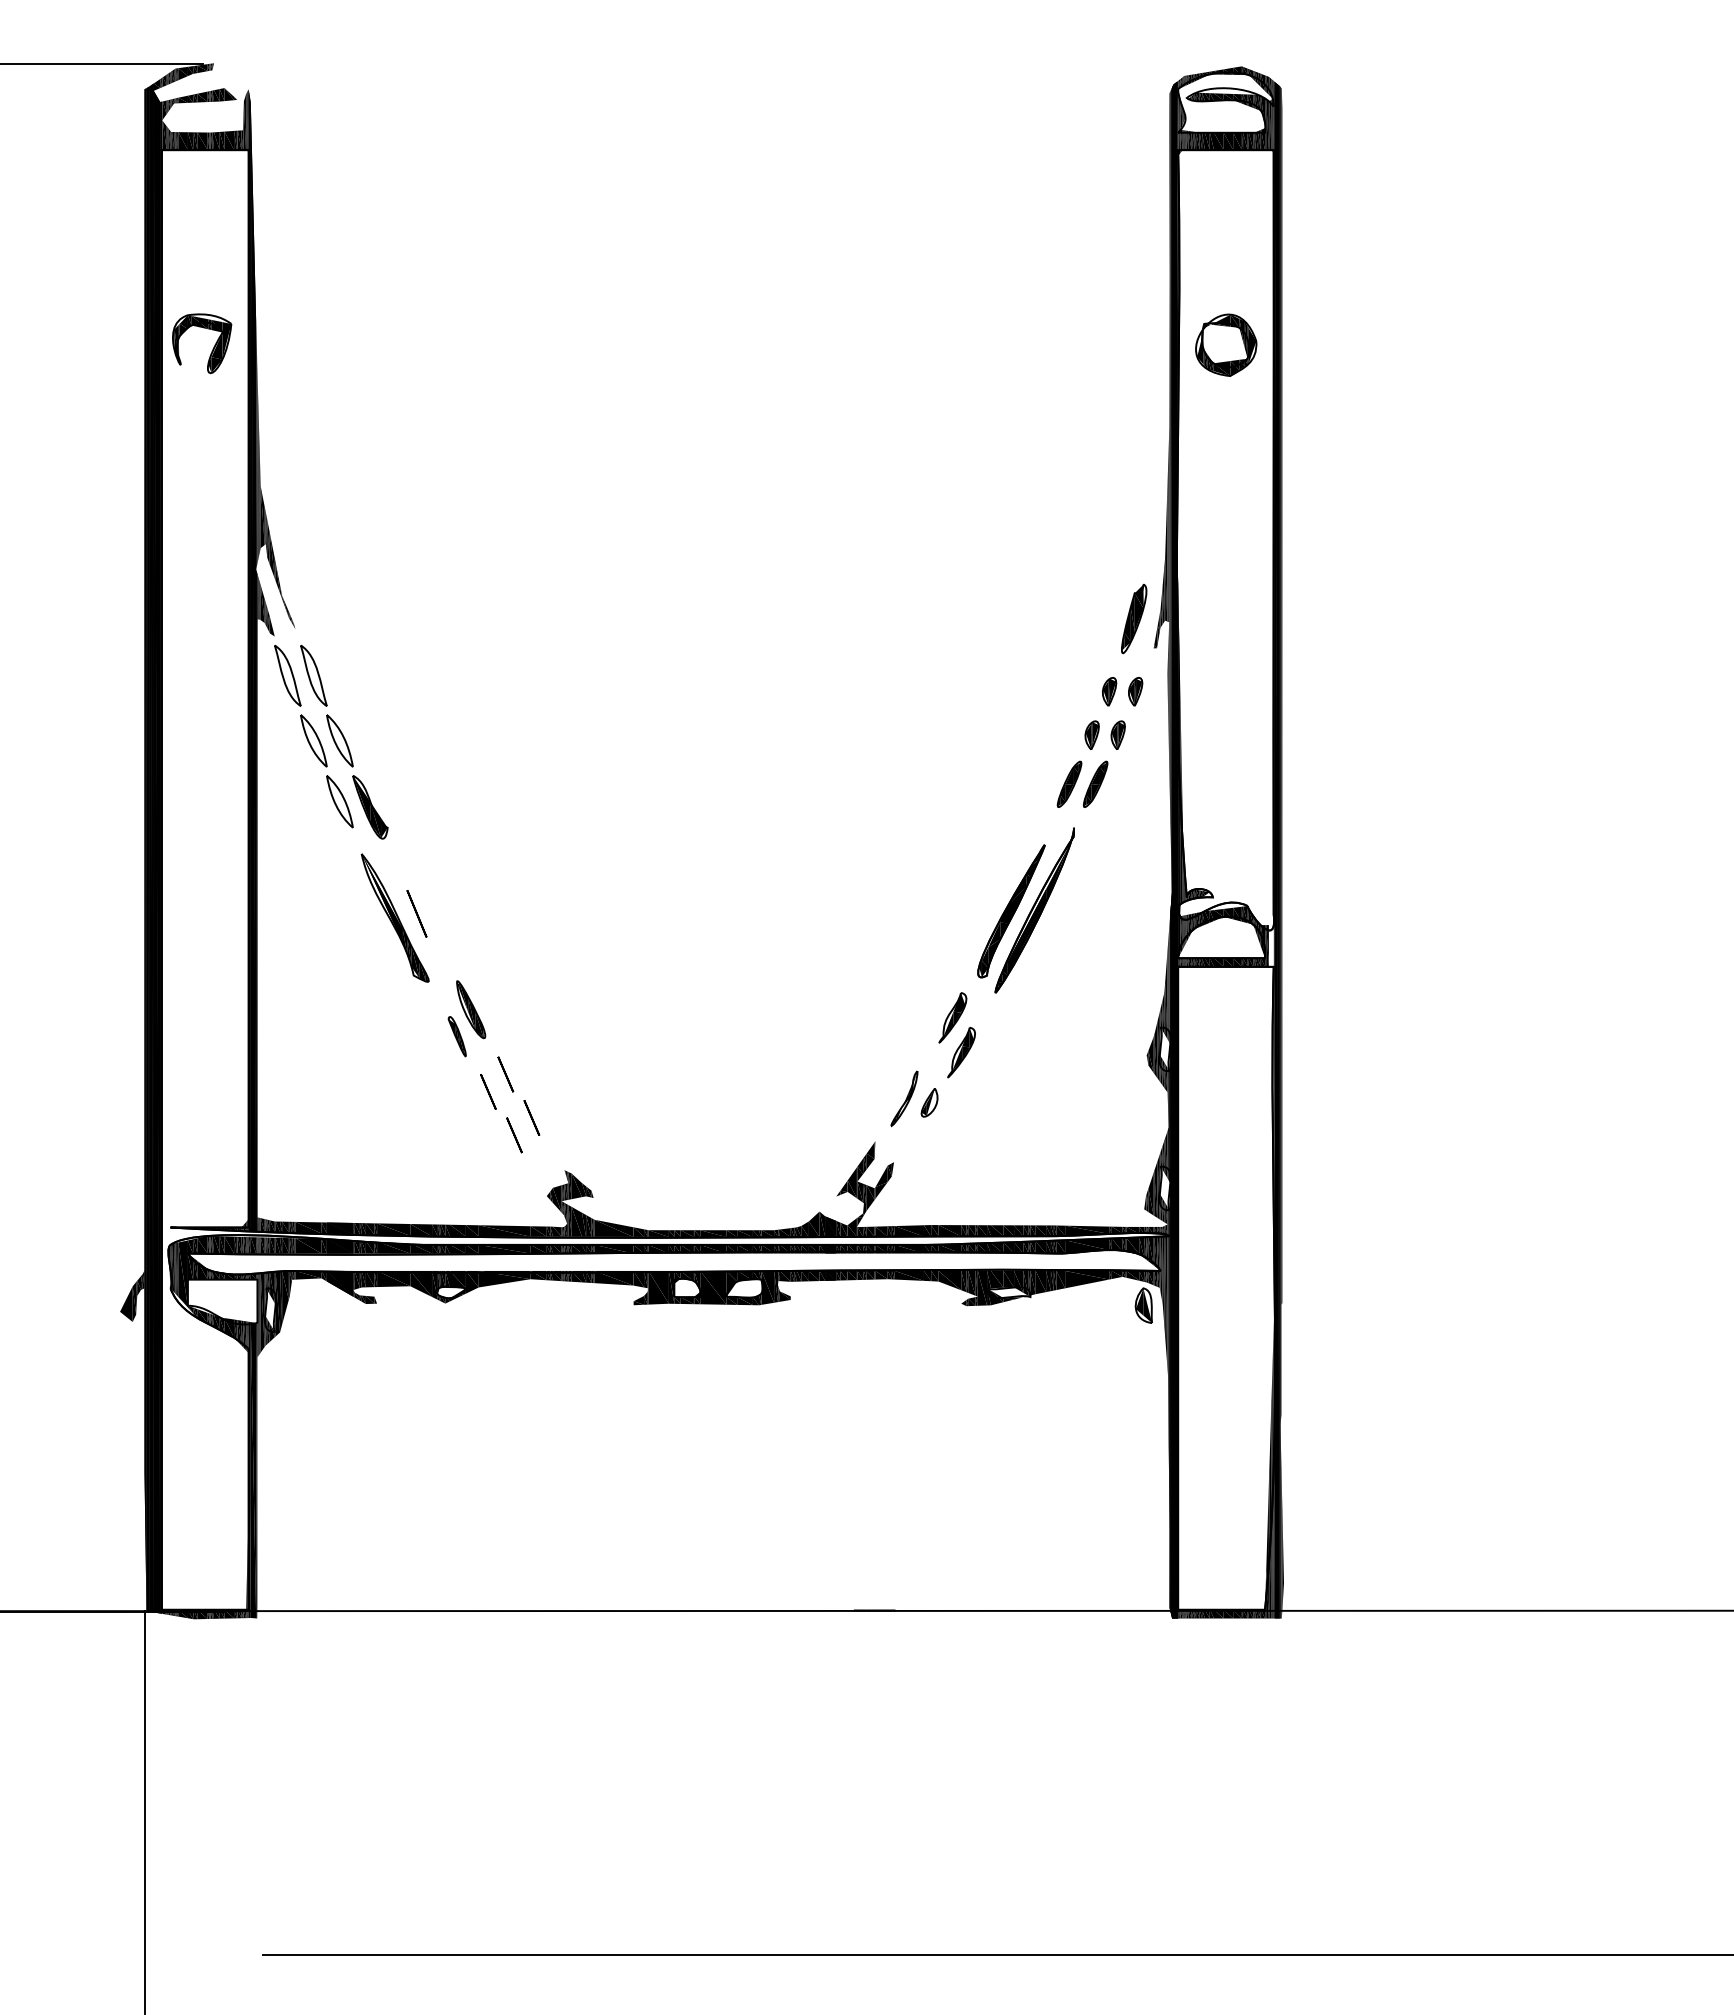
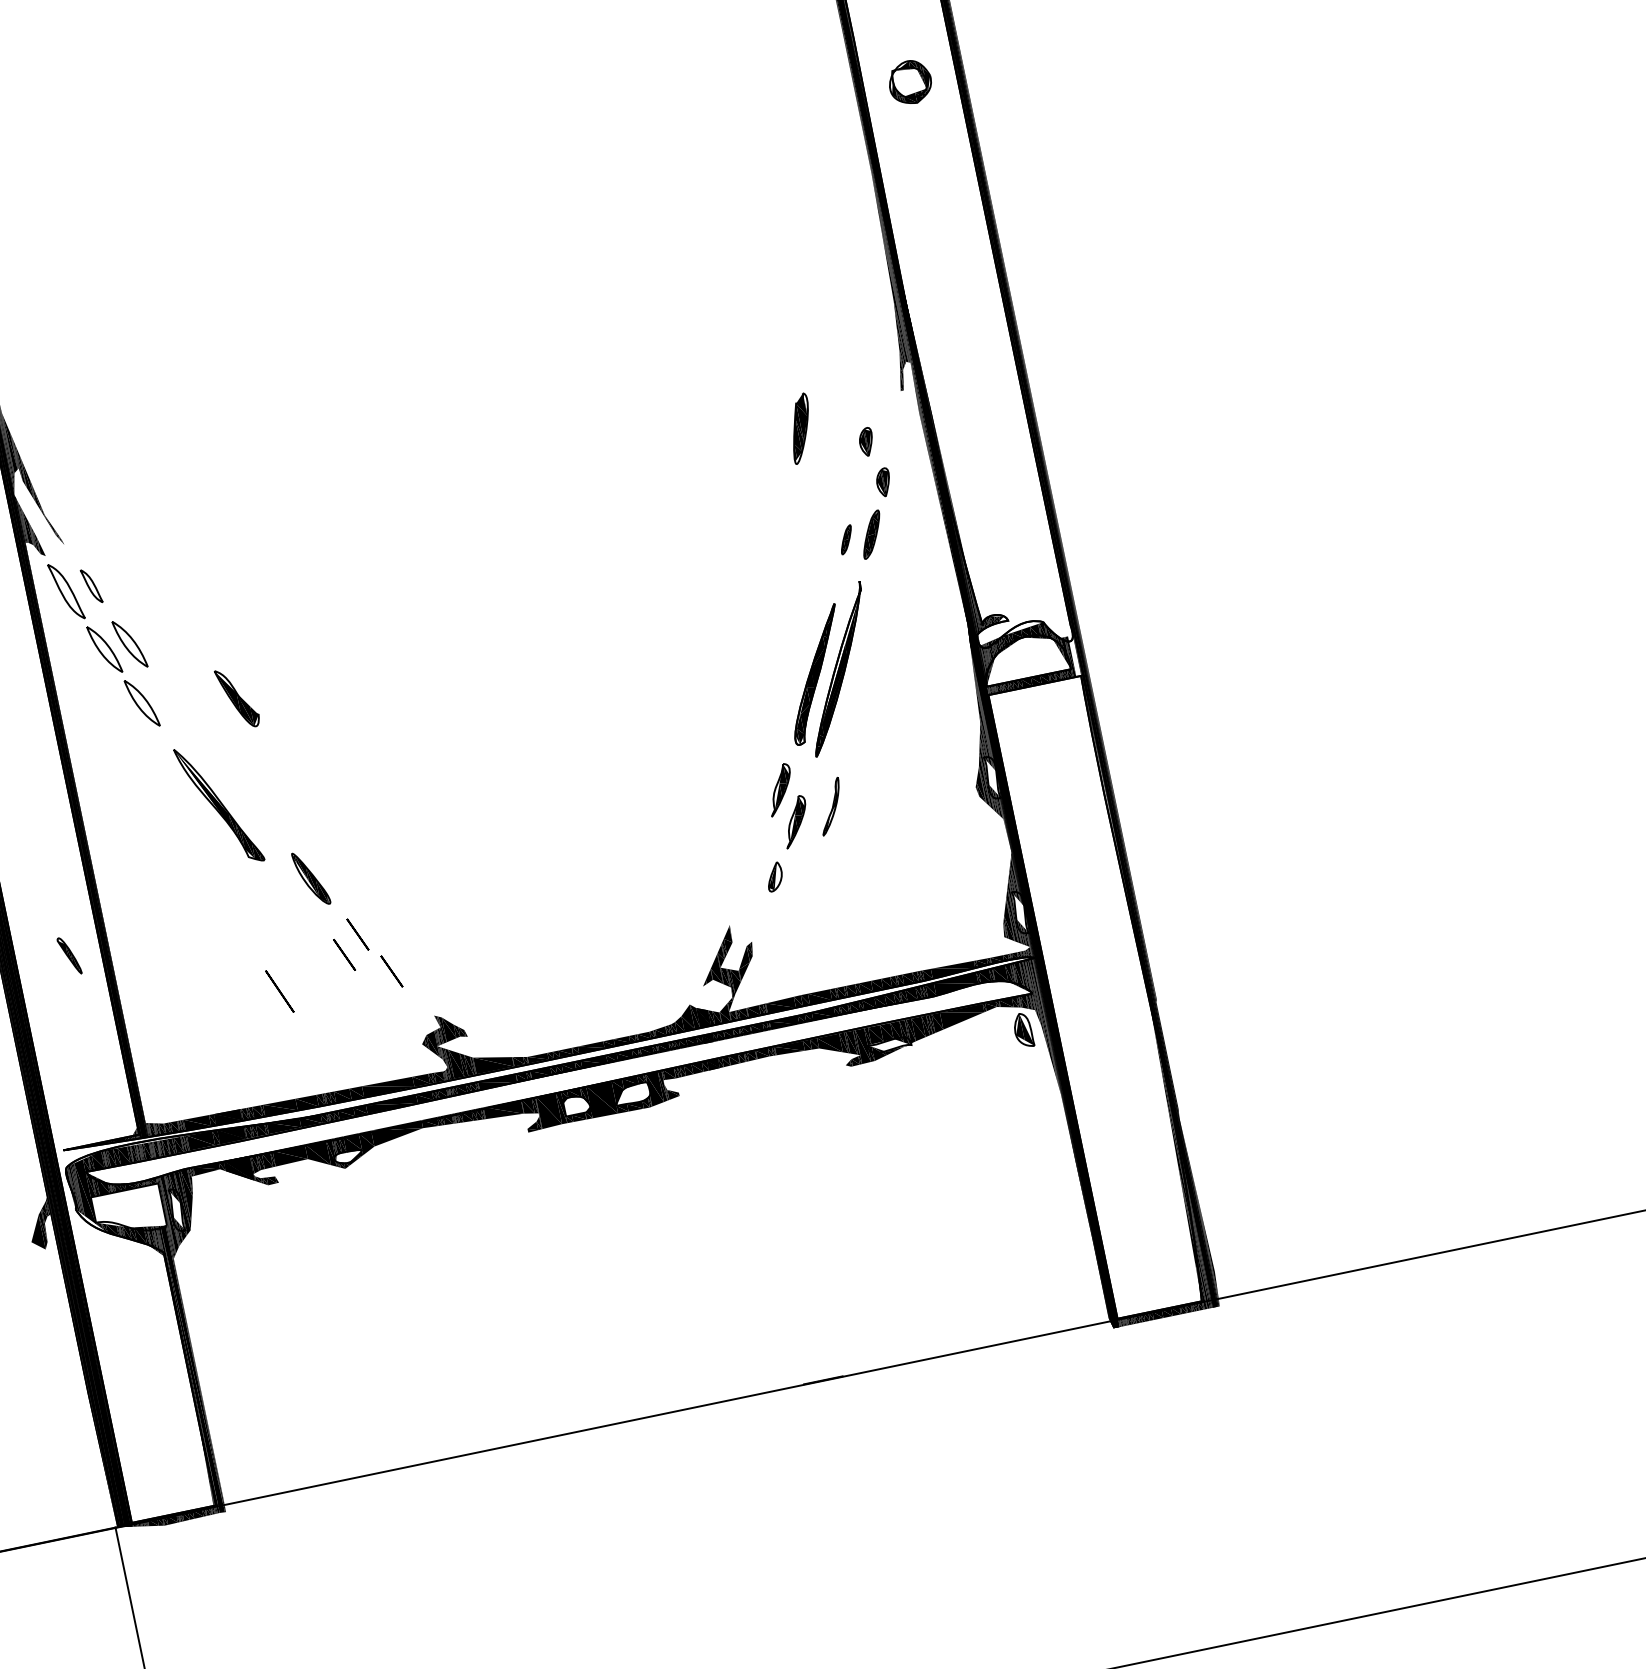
part: (1226, 344) -> (910, 81), size x0.7
part: (1134, 619) -> (801, 429), moved
part: (313, 675) -> (91, 586), size x0.6
part: (1135, 691) -> (891, 436), removed
part: (1091, 734) -> (857, 487), removed
part: (1069, 783) -> (846, 539), size x0.6
part: (370, 807) -> (237, 698), moved
line: (416, 913) -> (279, 991), moved
part: (456, 1036) -> (68, 956), moved
part: (904, 1098) -> (830, 806), moved
line: (514, 1135) -> (378, 992), removed

